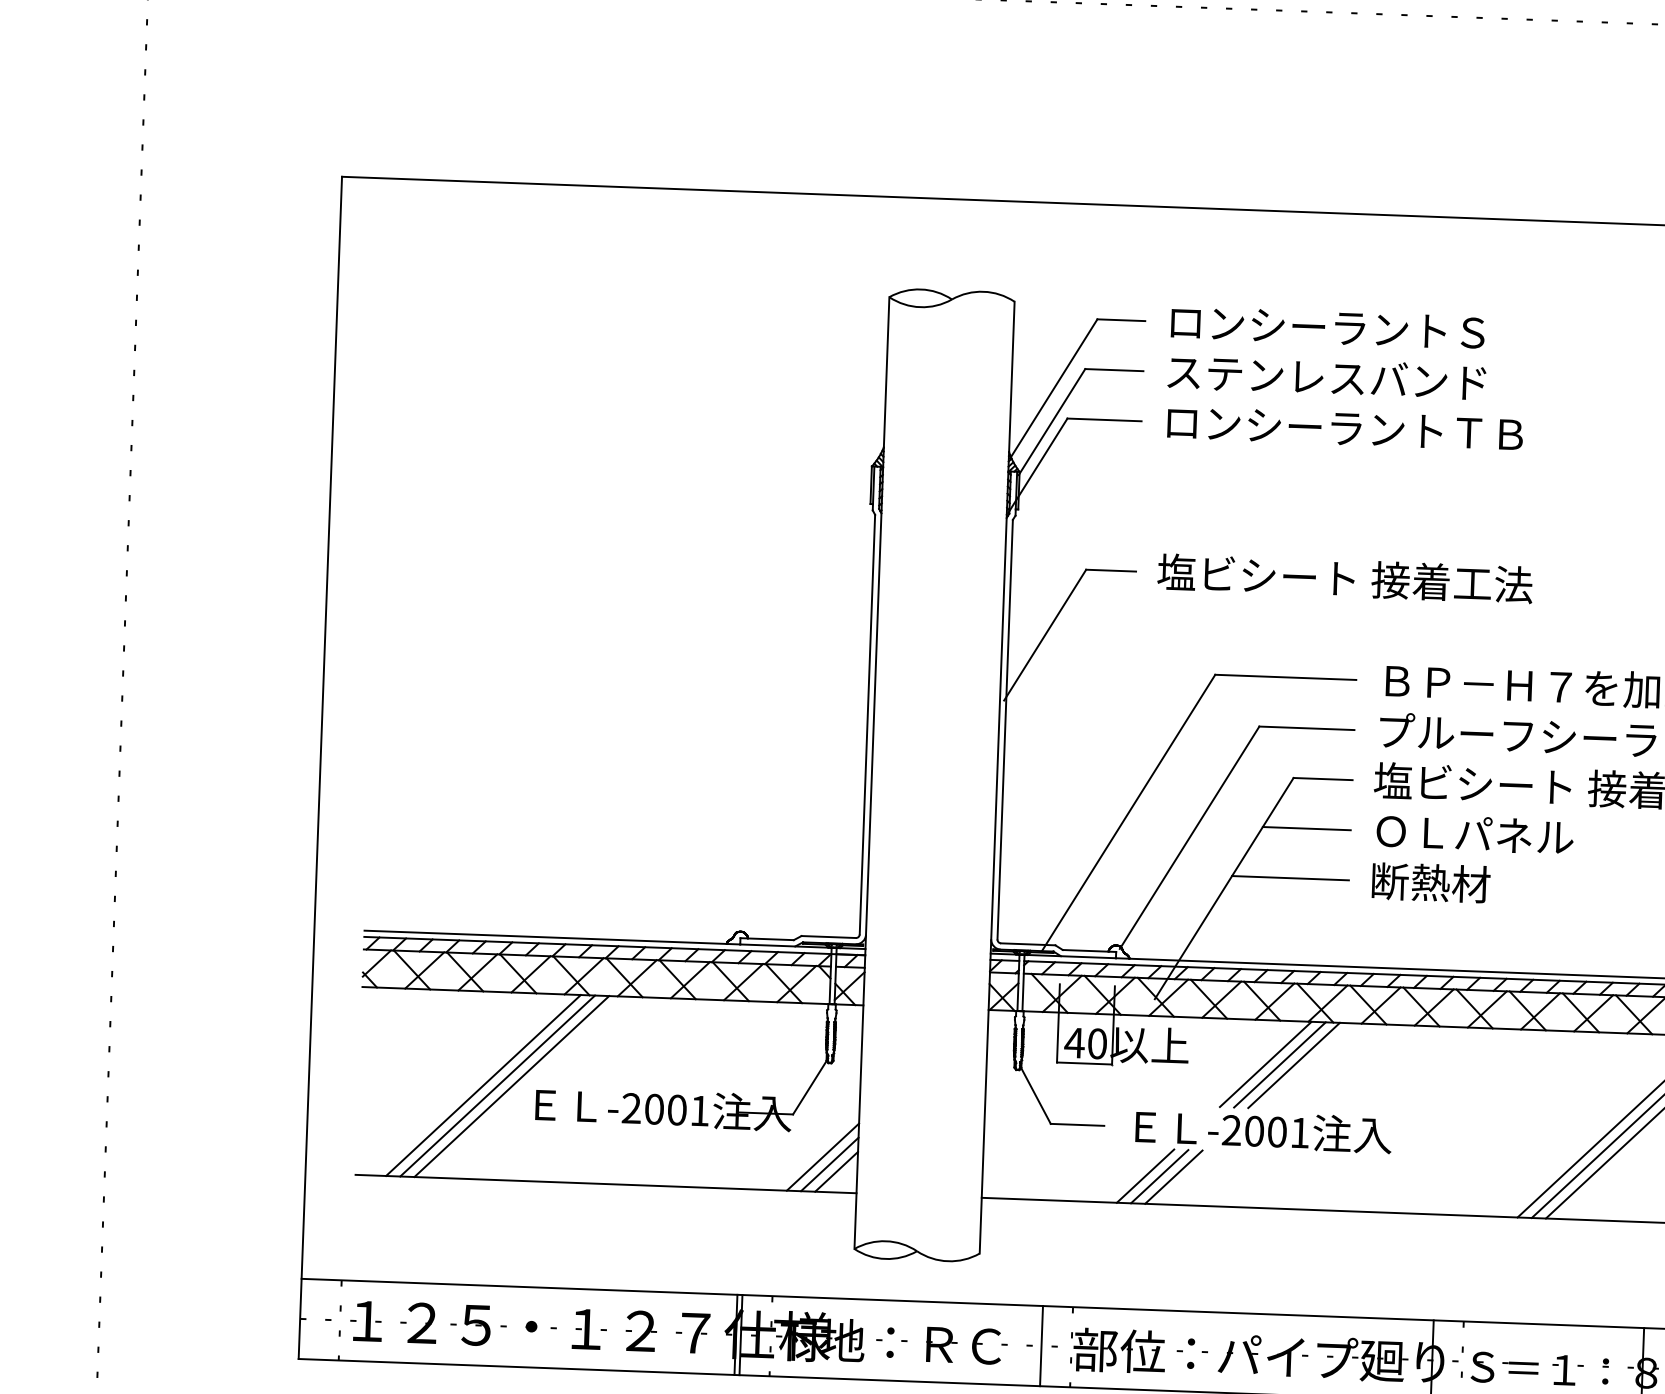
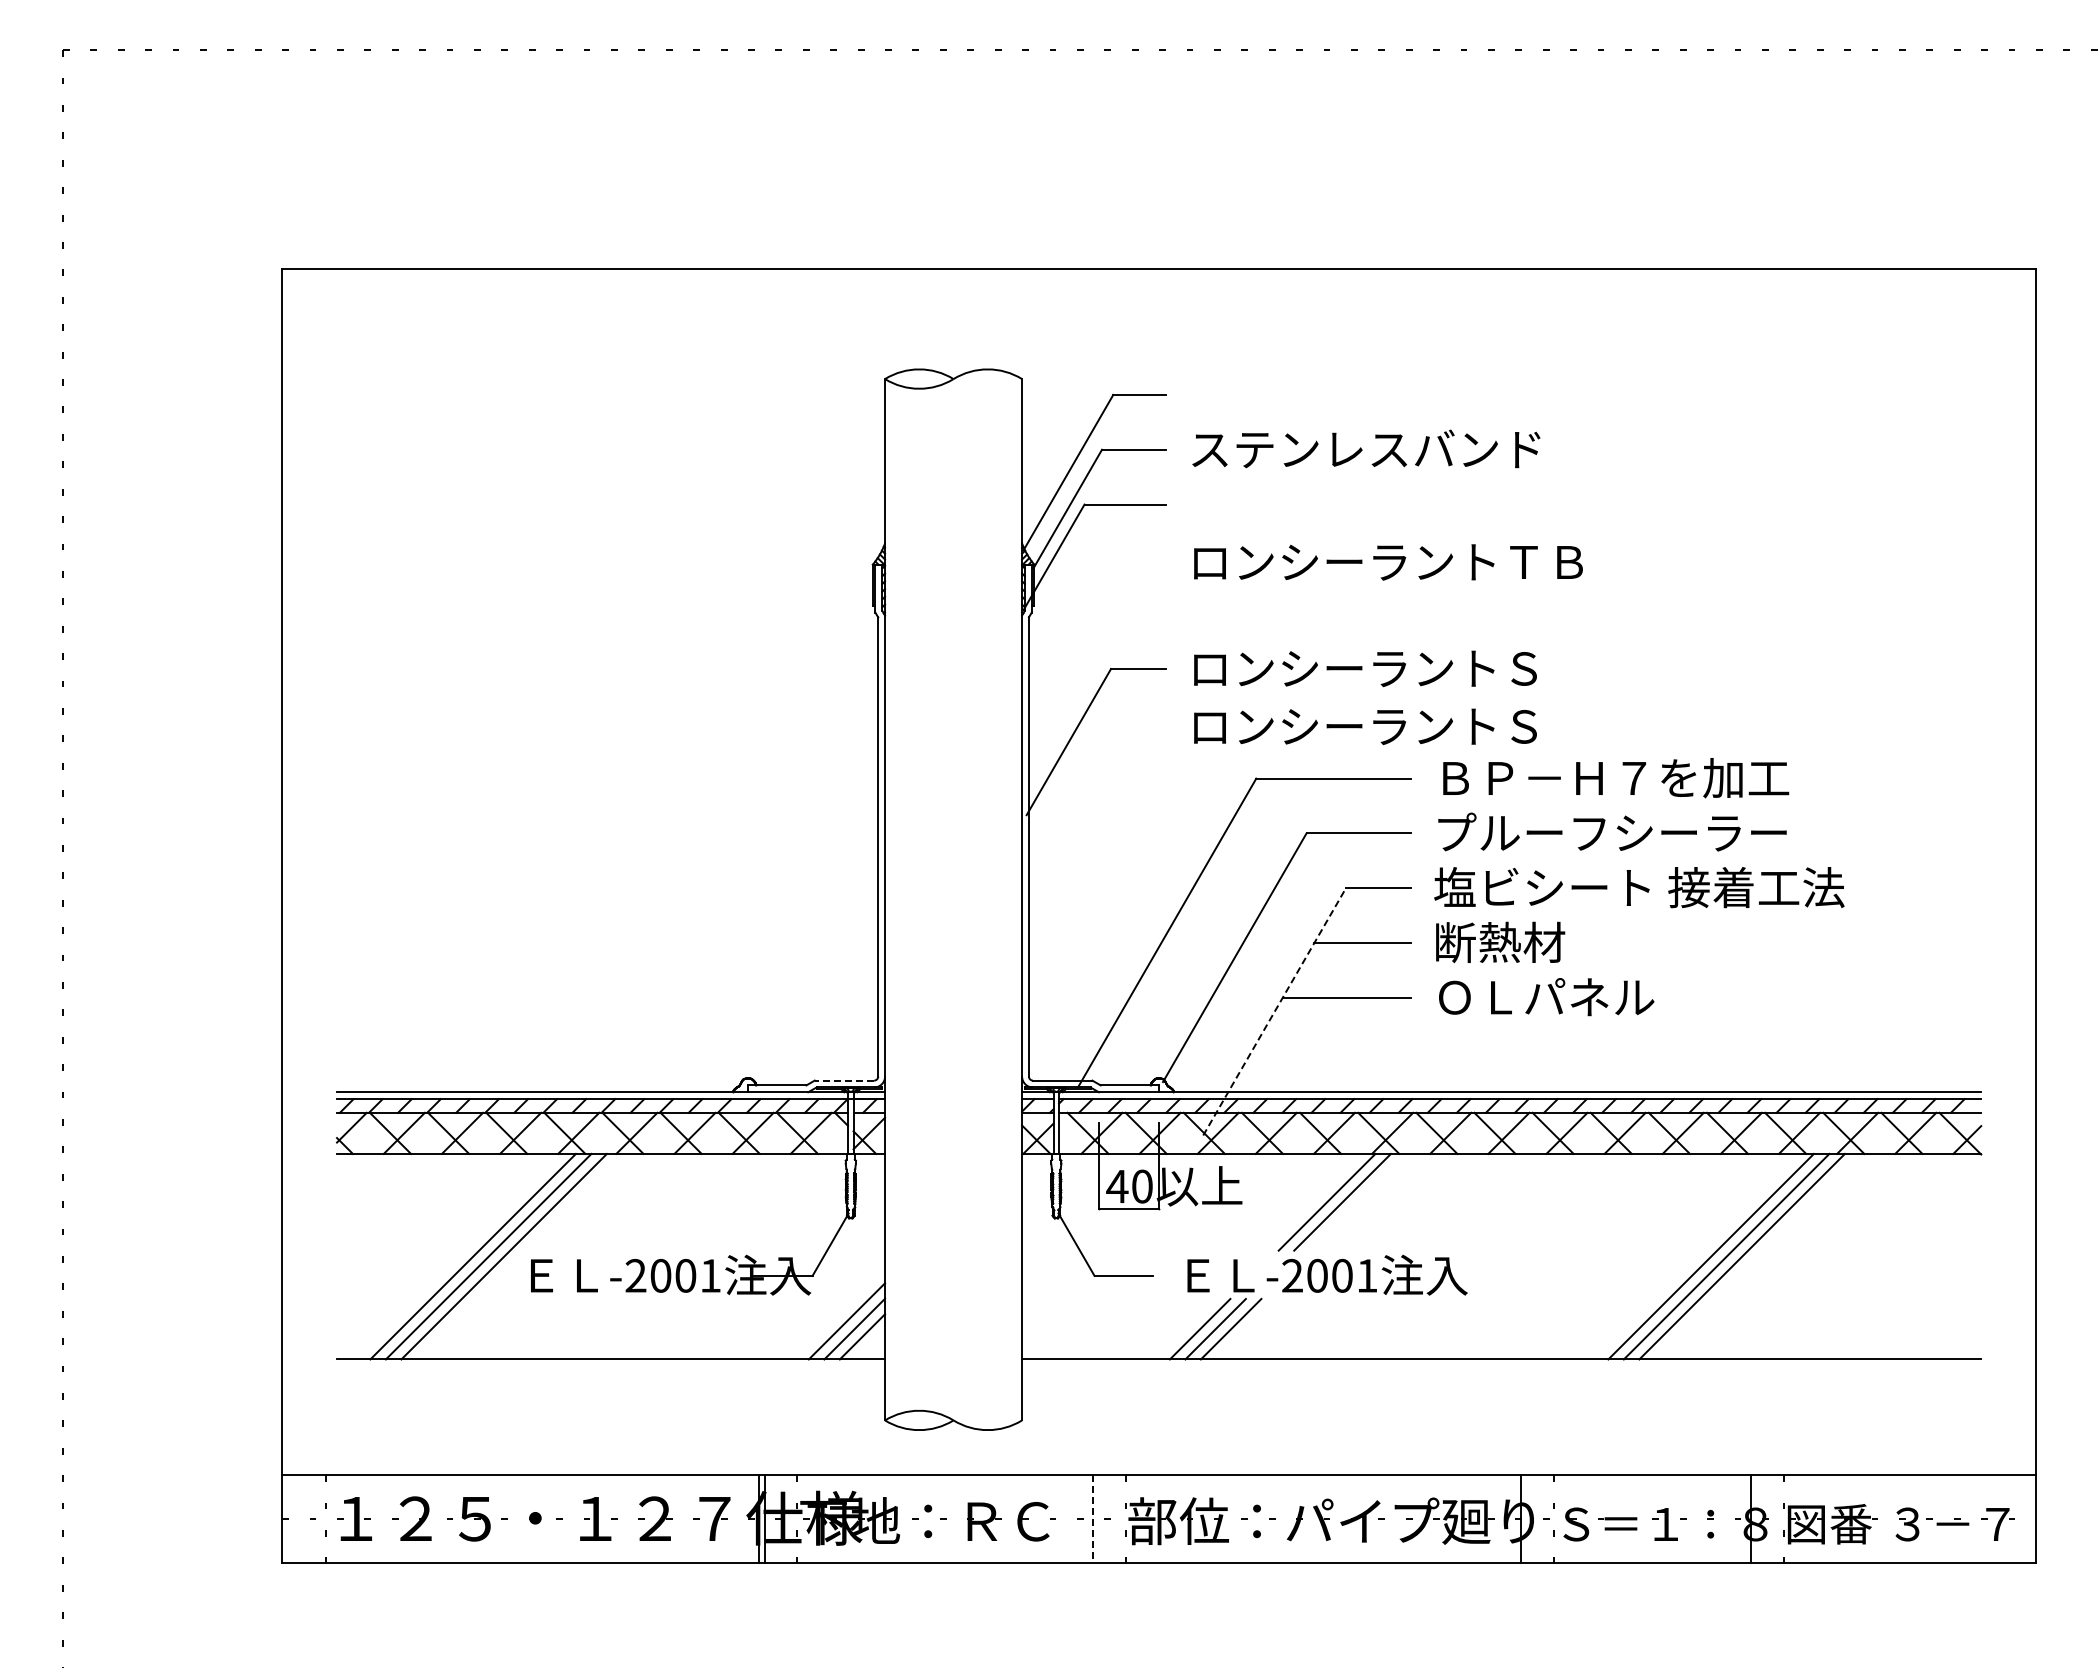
text: (1327, 327) -> (1365, 726), moved
text: (1345, 428) -> (1388, 562), moved
text: (1345, 577) -> (1394, 667), 塩ビシート 接着工法 -> ロンシーラントＳ
text: (1474, 834) -> (1545, 942), ＯＬパネル -> 断熱材
text: (1472, 883) -> (1545, 996), 断熱材 -> ＯＬパネル
line: (1224, 888) -> (1274, 1011), solid -> dashed
line: (828, 936) -> (844, 1080), solid -> dashed
line: (1293, 1064) -> (1357, 1201), removed
line: (1041, 1346) -> (1093, 1519), solid -> dashed

